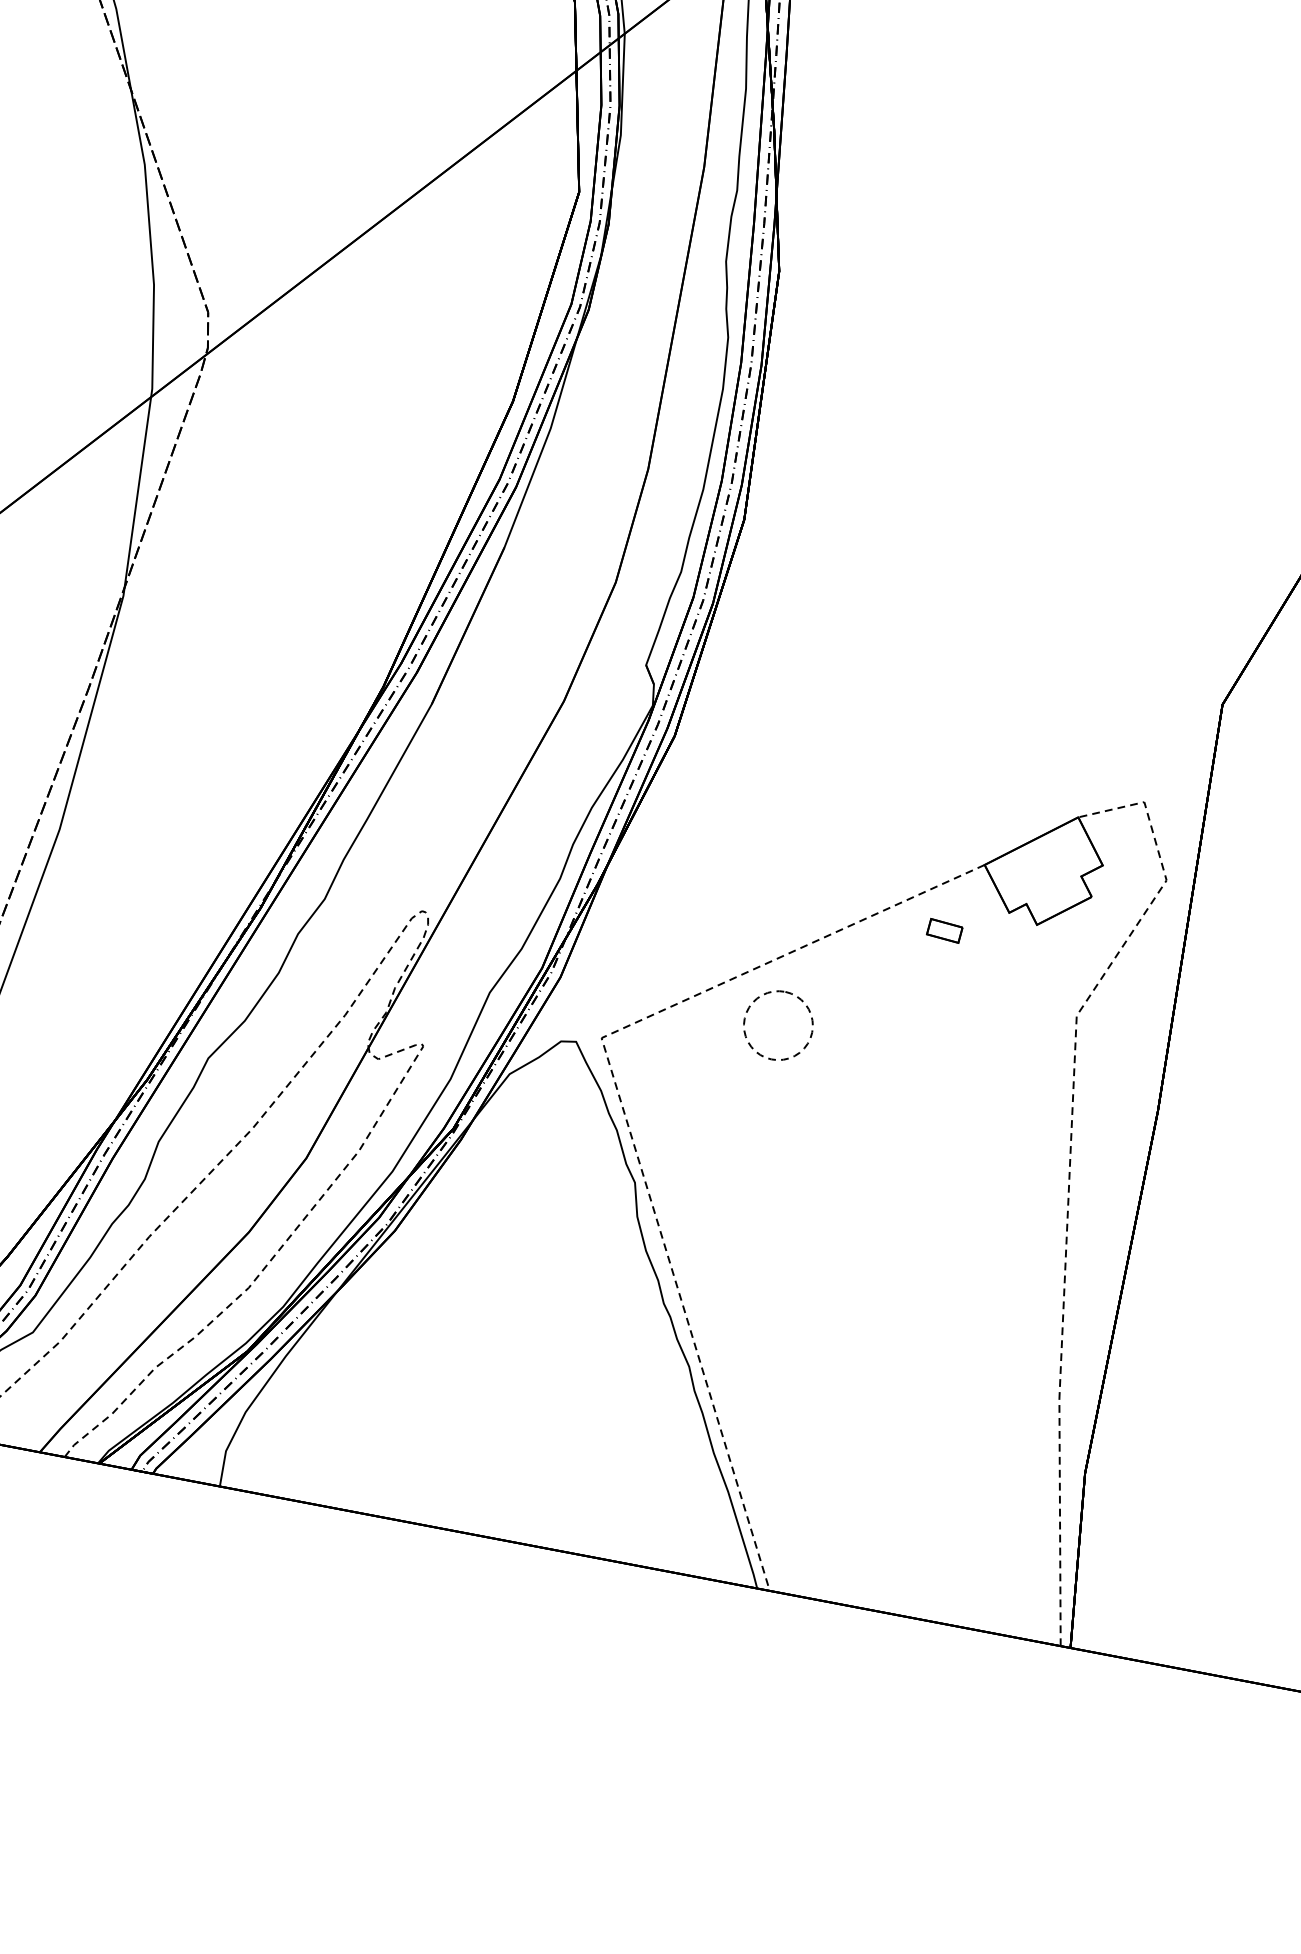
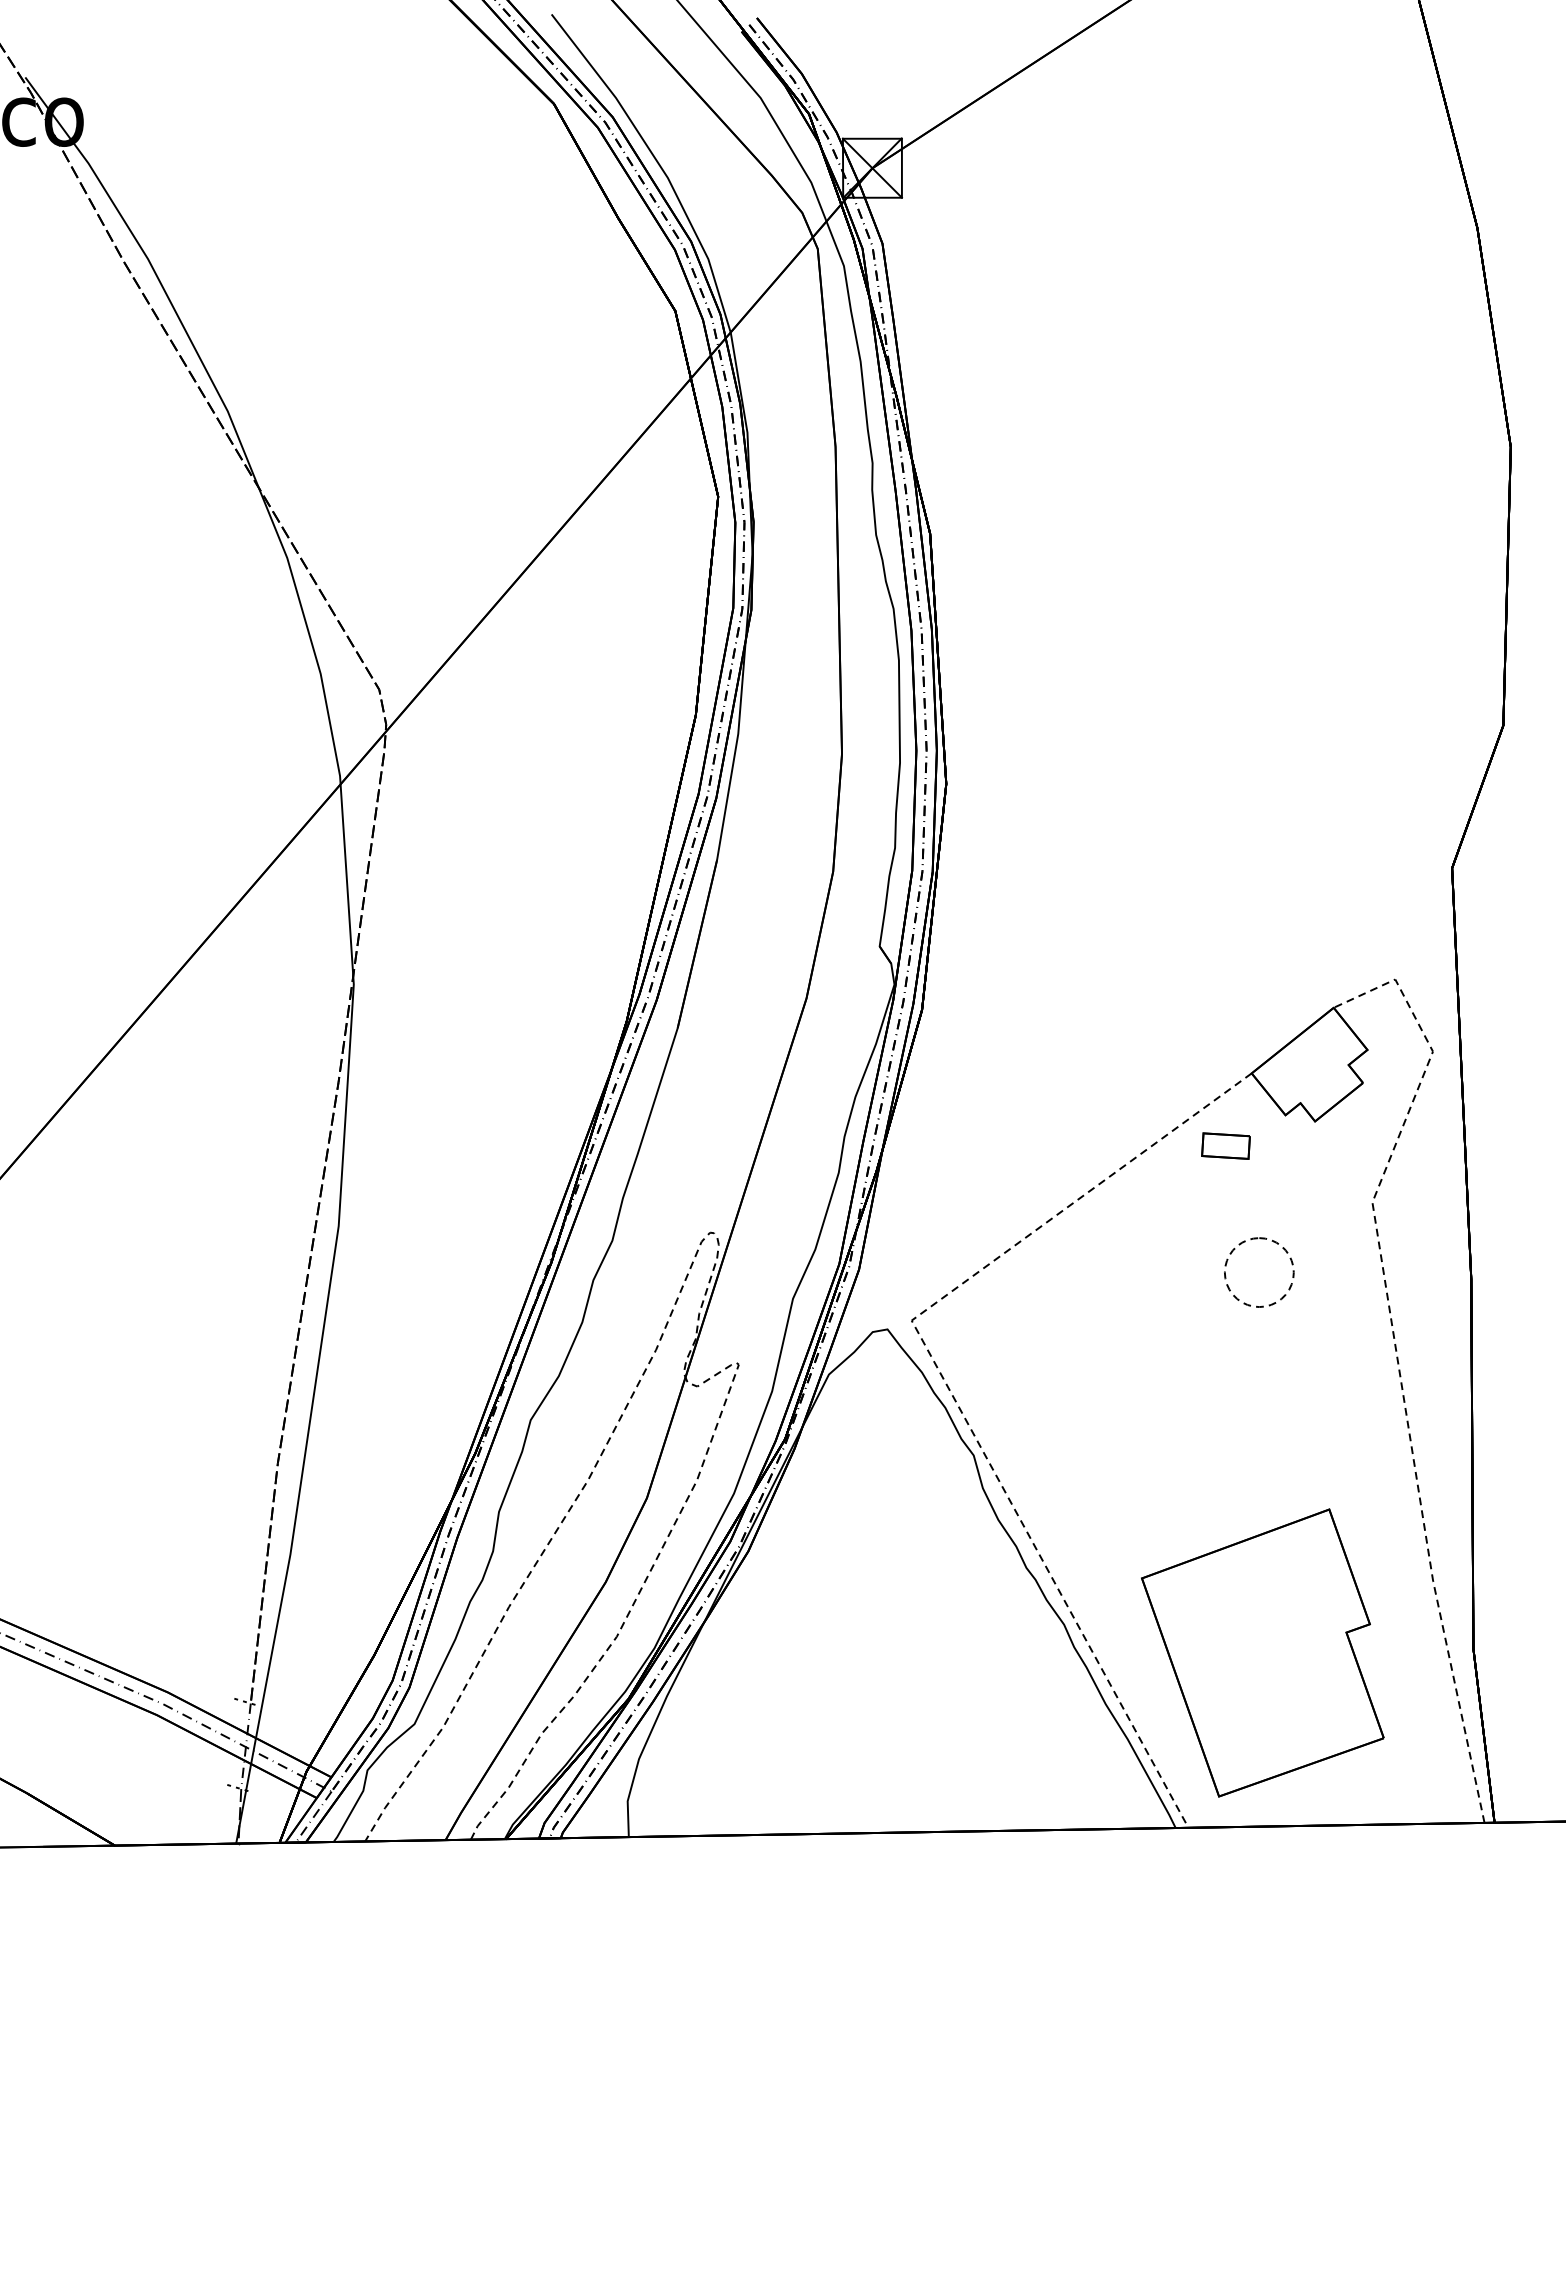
part: (944, 930) -> (1225, 1145), size x1.43
part: (811, 1024) -> (1291, 1264), moved
part: (877, 1434) -> (1262, 1652), added

